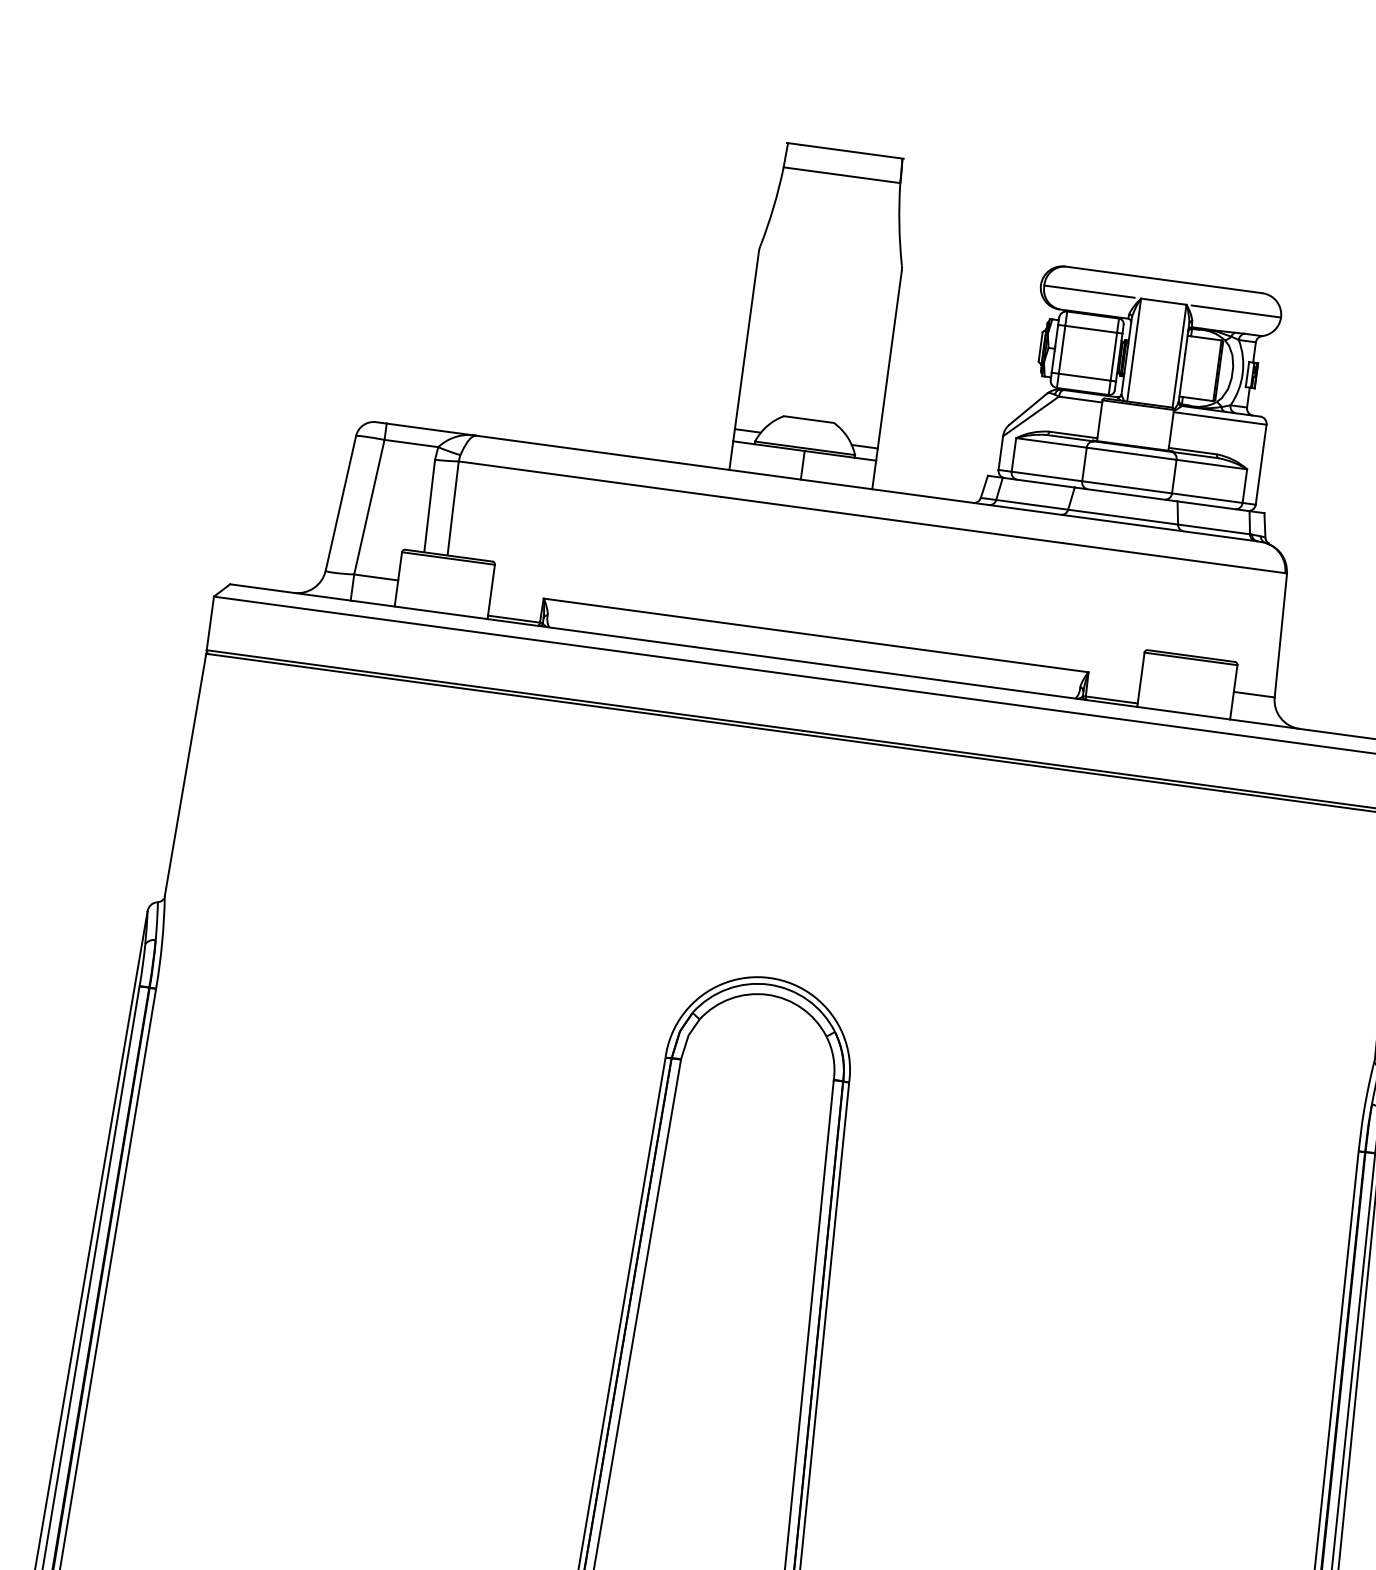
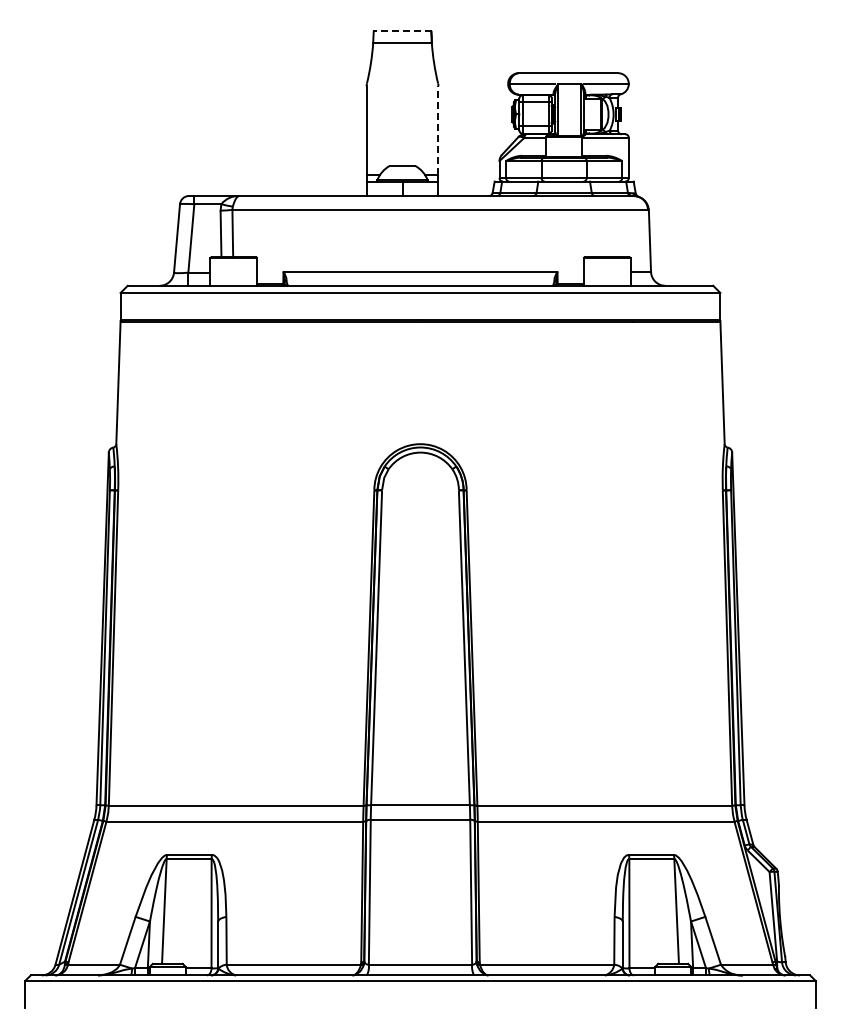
line: (845, 150) -> (402, 30), solid -> dashed
line: (889, 358) -> (438, 130), solid -> dashed

